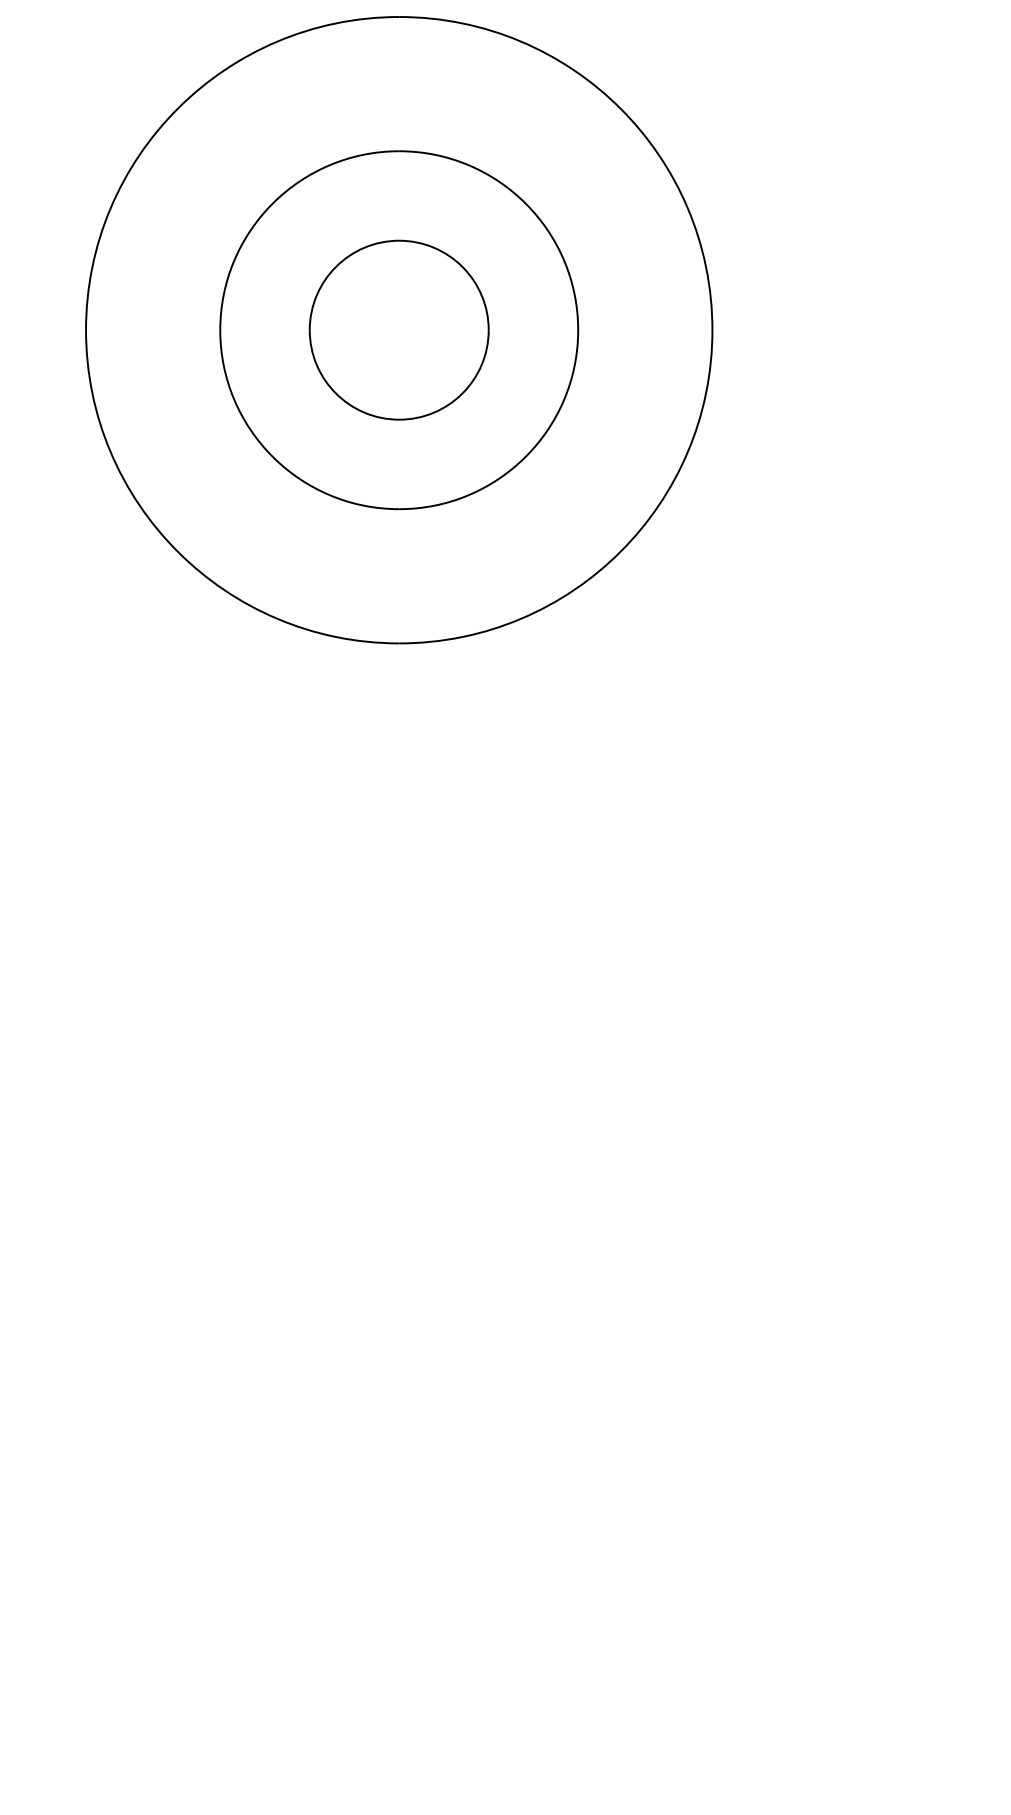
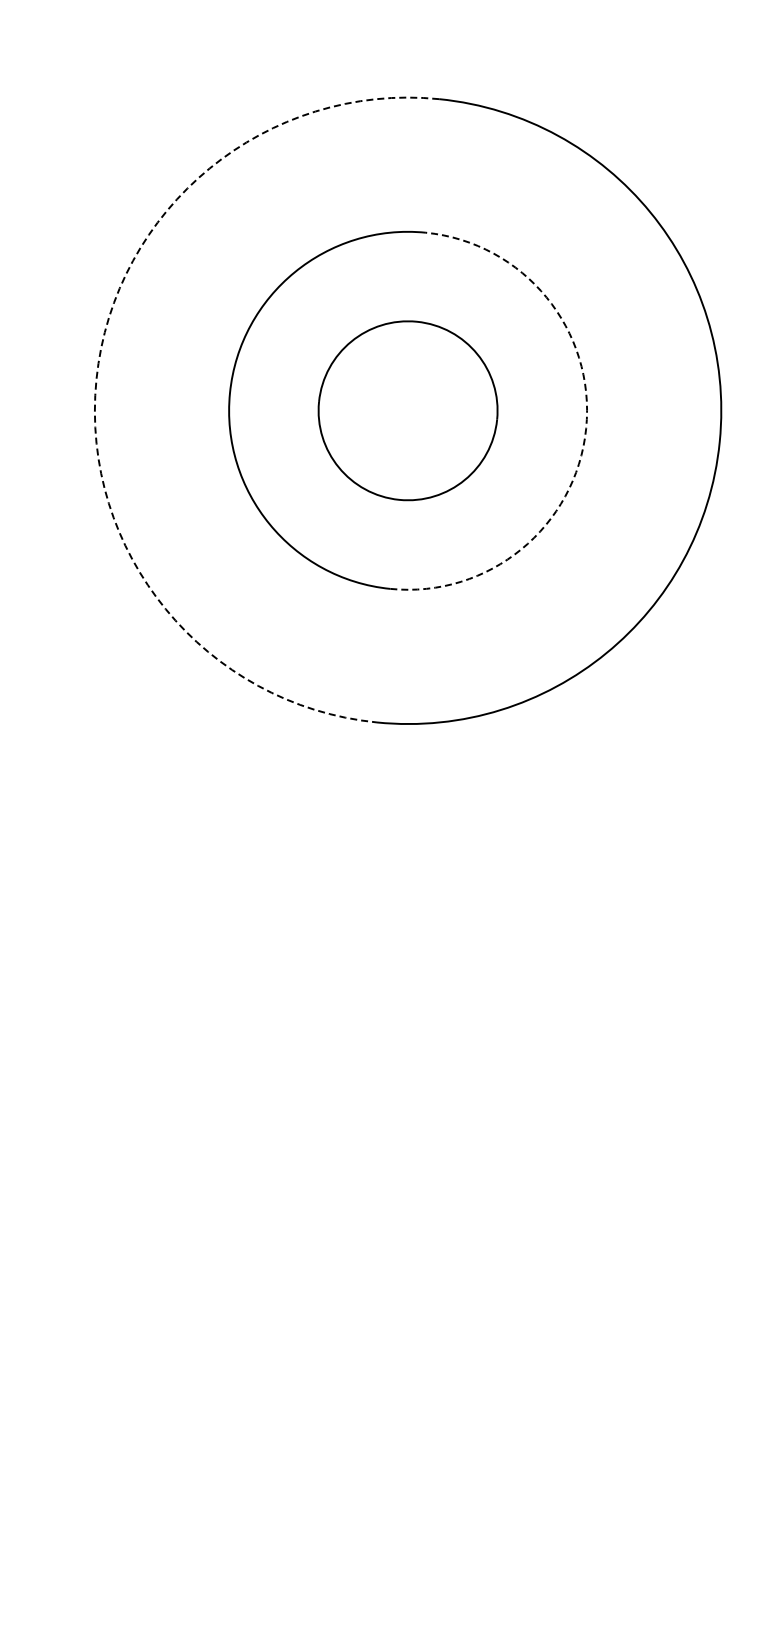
arc: (86, 330) -> (96, 380), solid -> dashed
arc: (578, 330) -> (586, 428), solid -> dashed

